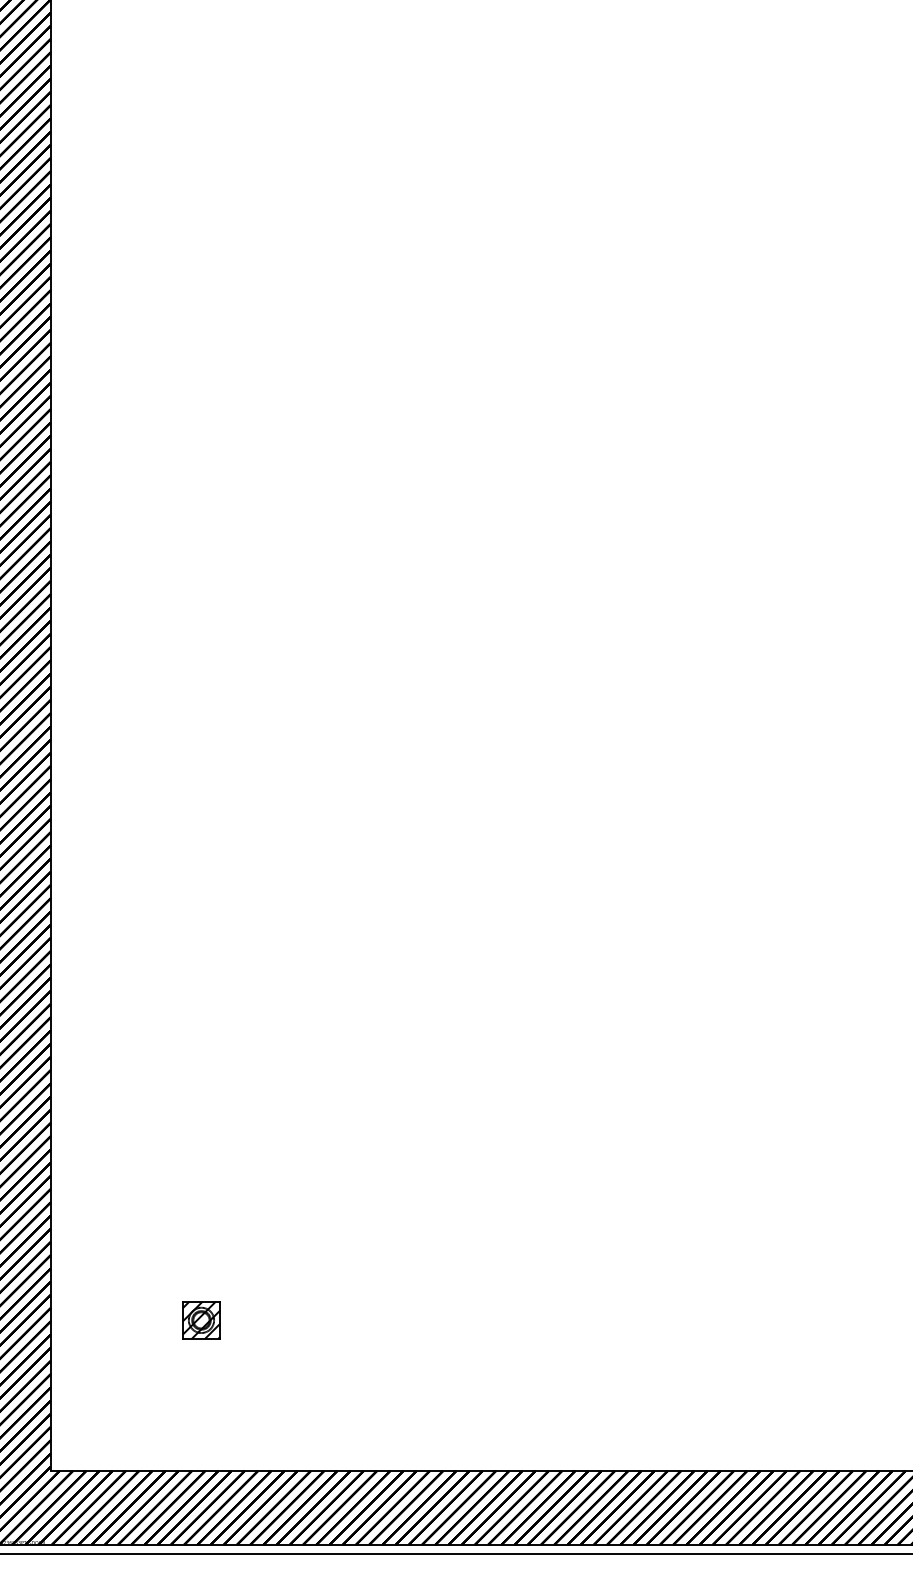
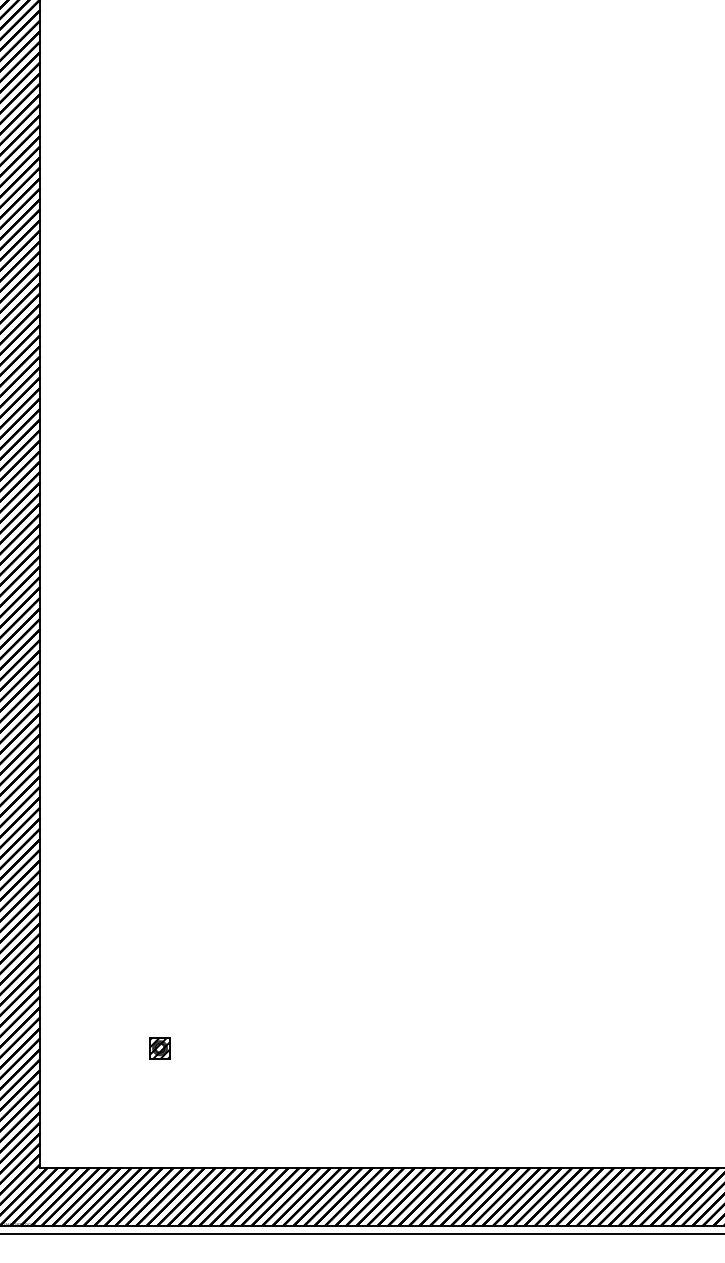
part: (201, 1320) -> (160, 1048), size x0.7

